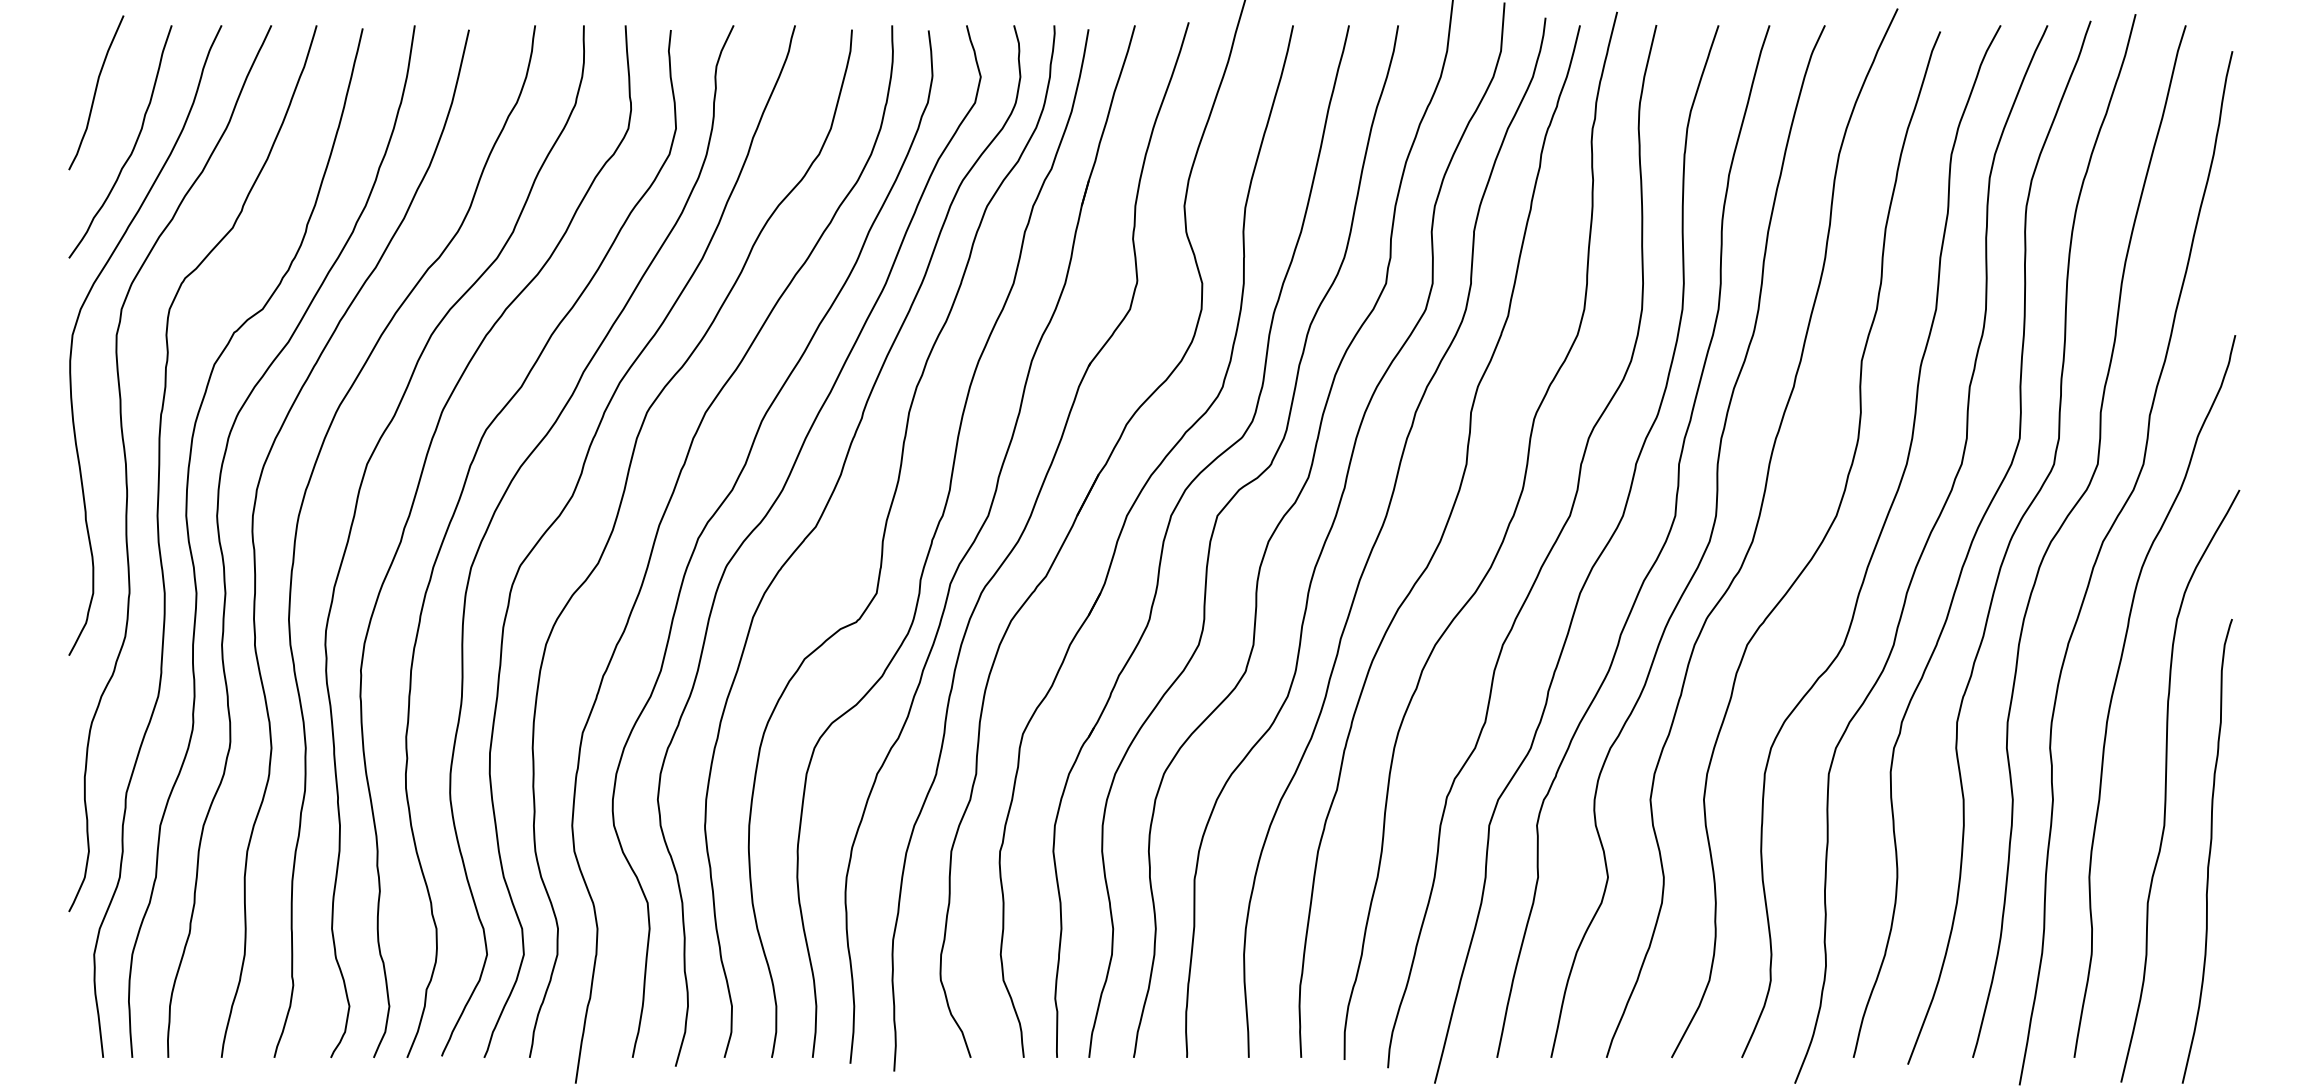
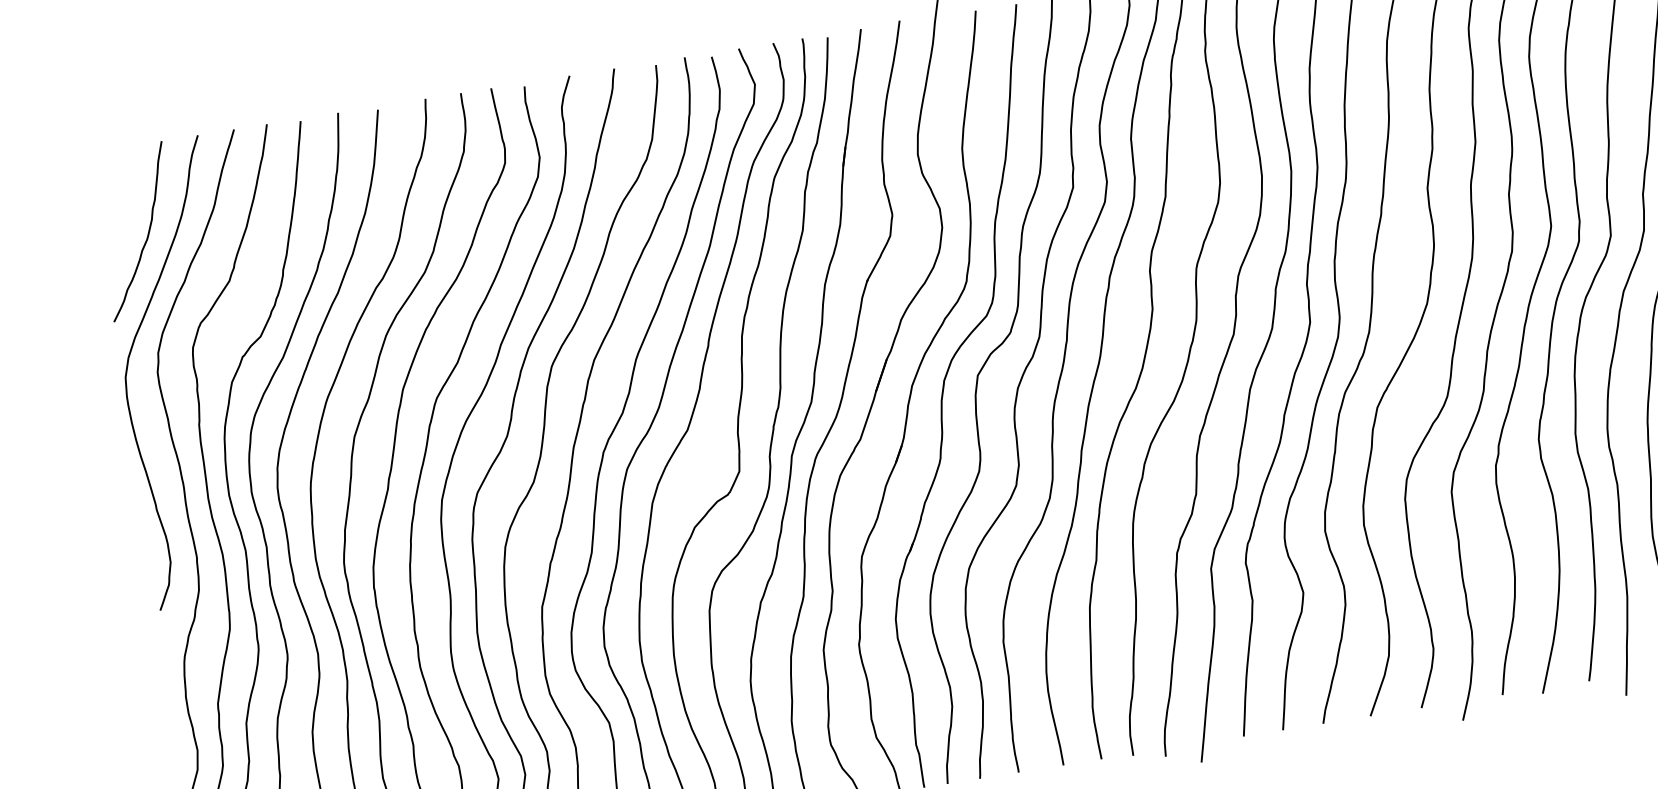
curve: (96, 92) -> (114, 198), removed

